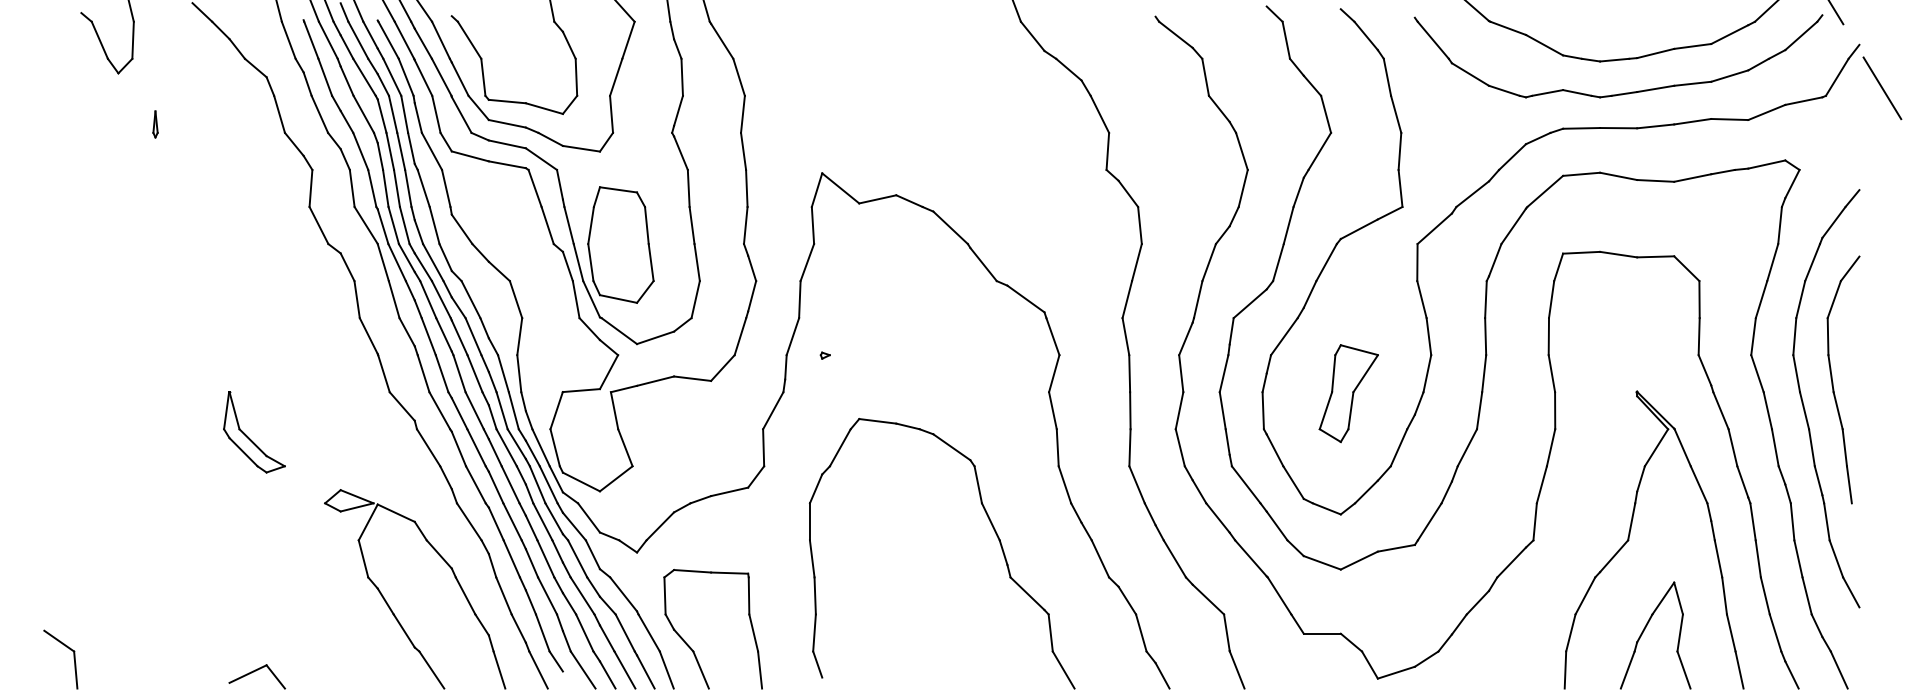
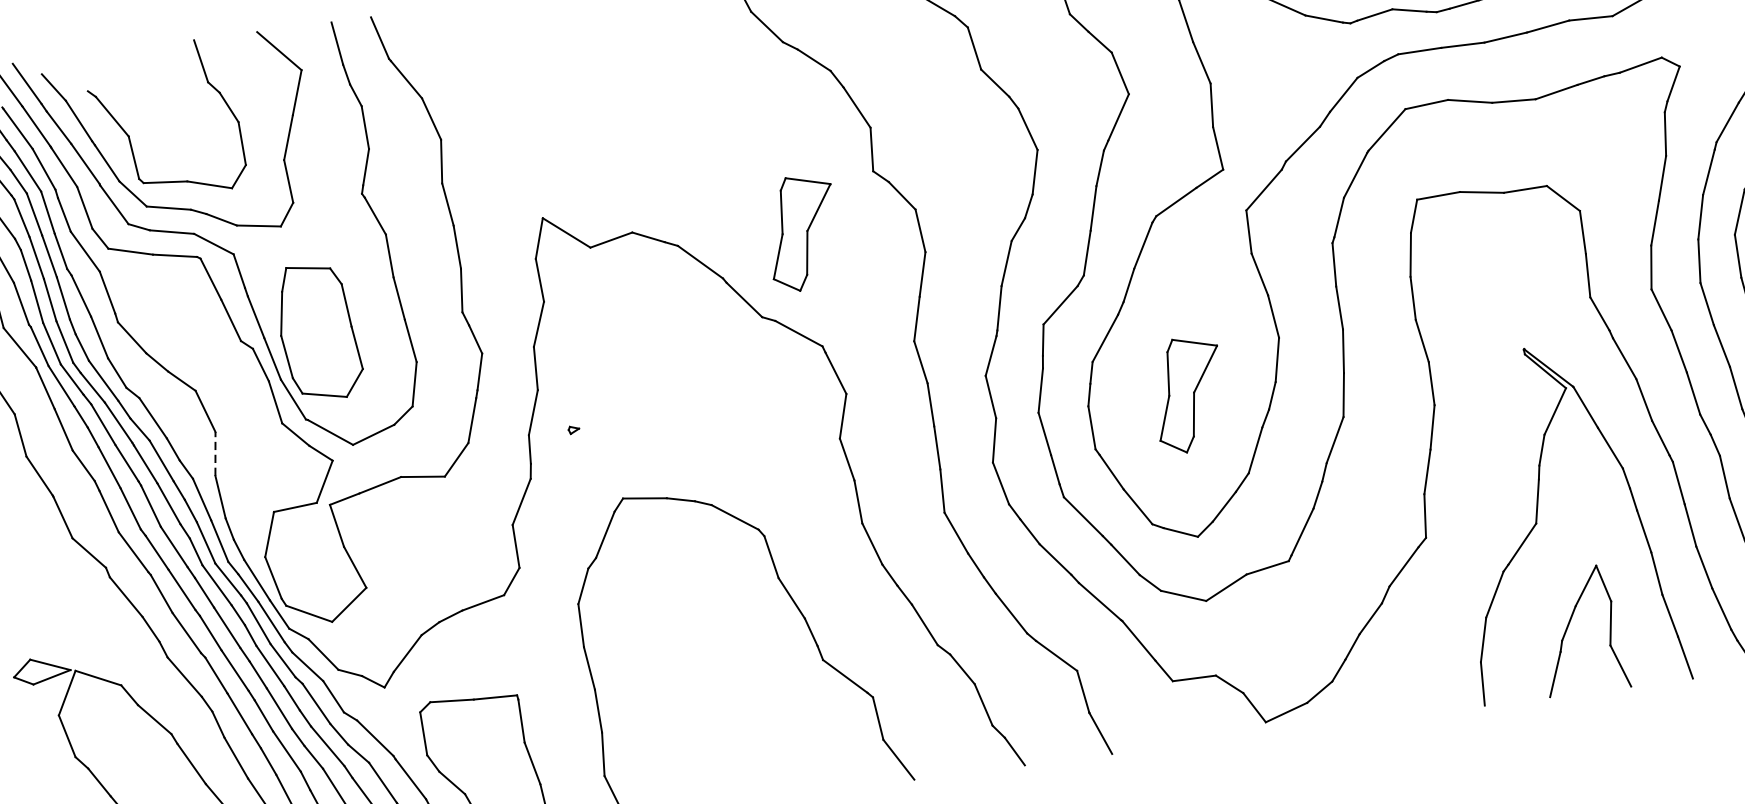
part: (1039, 214) -> (801, 233), added
line: (519, 336) -> (215, 453), solid -> dashed

